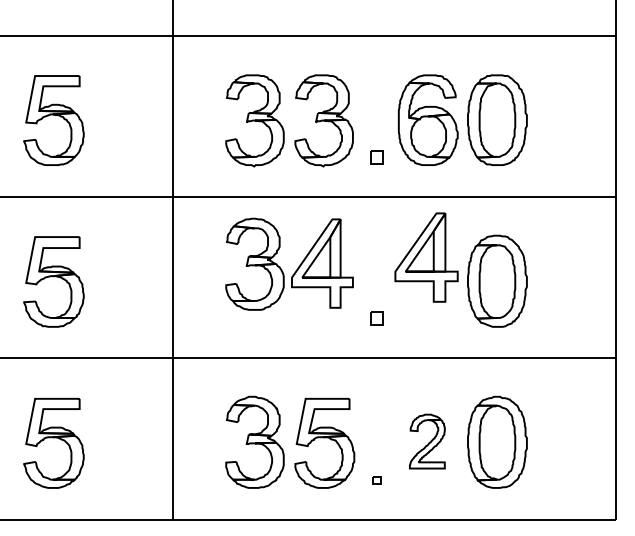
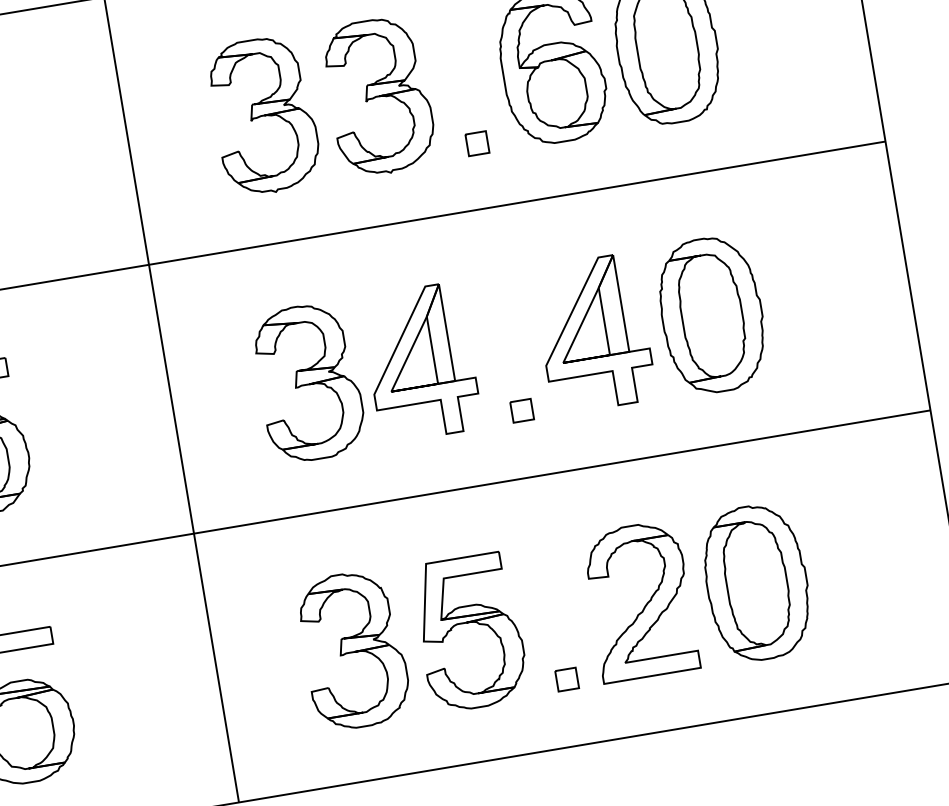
part: (426, 257) -> (593, 333), moved
part: (297, 267) -> (380, 376), moved
part: (427, 441) -> (640, 600), size x1.67
part: (376, 480) -> (566, 679), size x1.67

